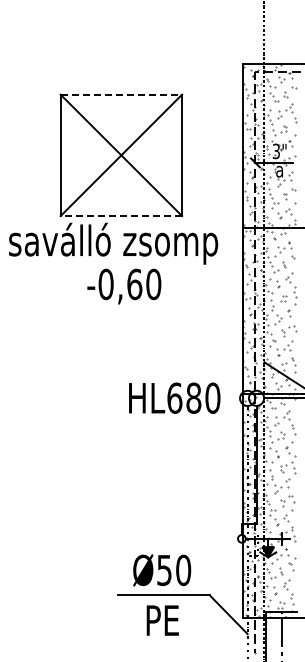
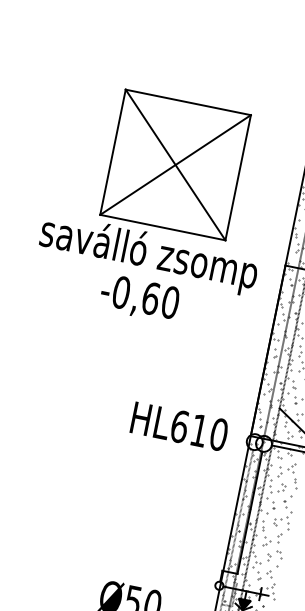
line: (121, 94) -> (188, 102), dashed -> solid
line: (121, 216) -> (162, 228), dashed -> solid
text: (124, 286) -> (139, 298), moved
text: (193, 397) -> (199, 429), HL680 -> HL610

